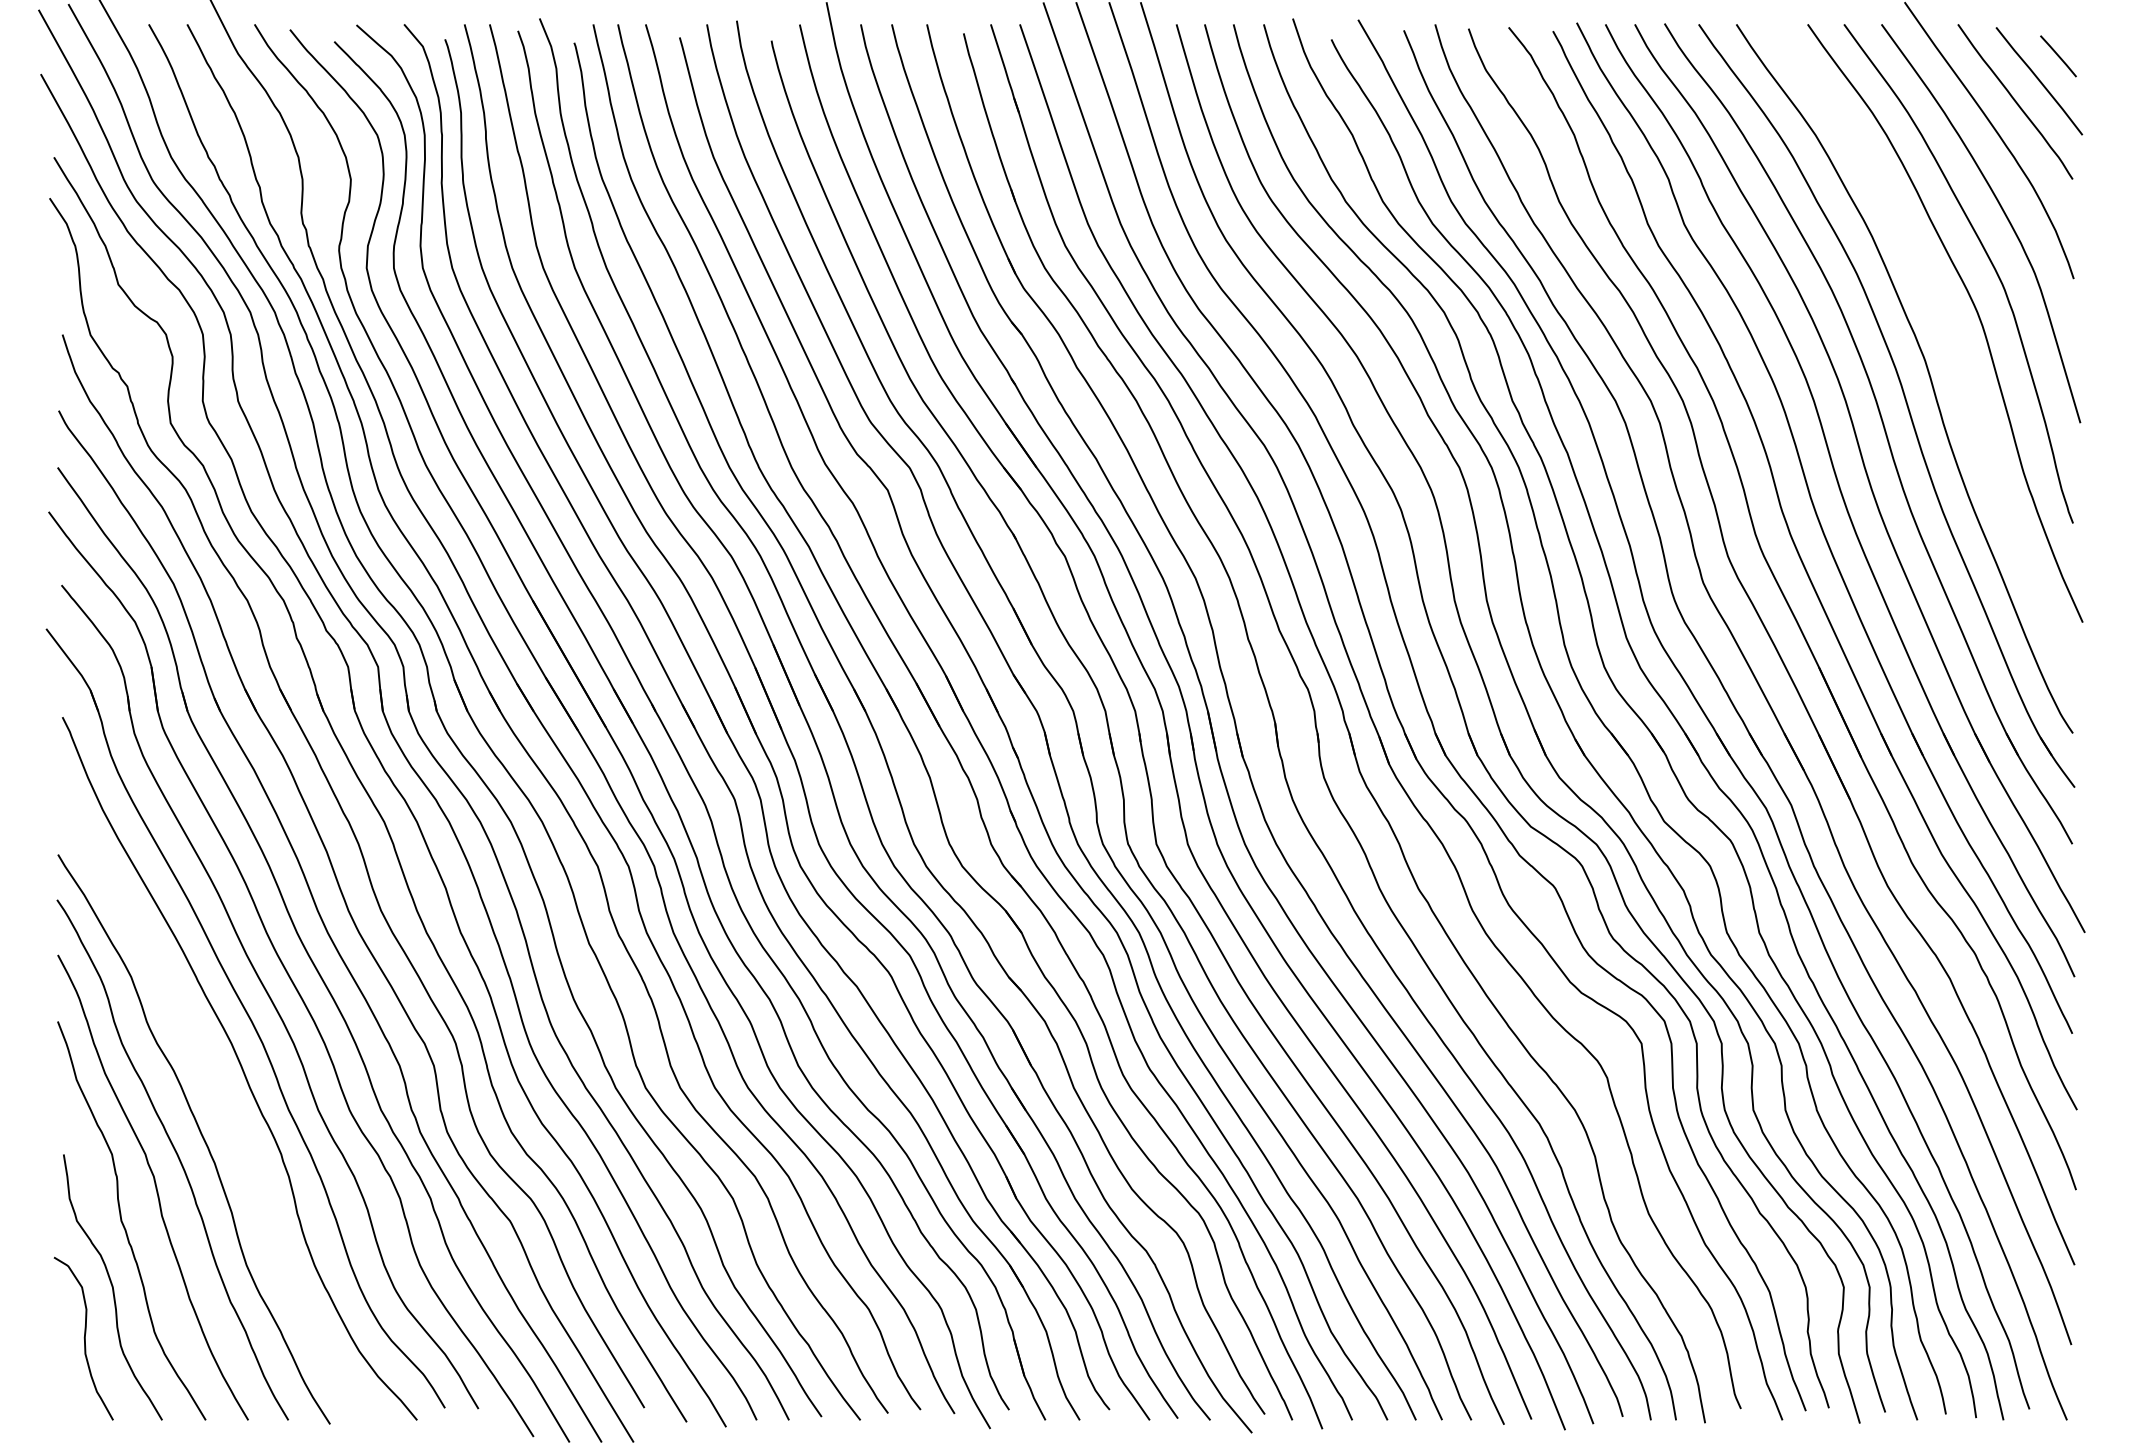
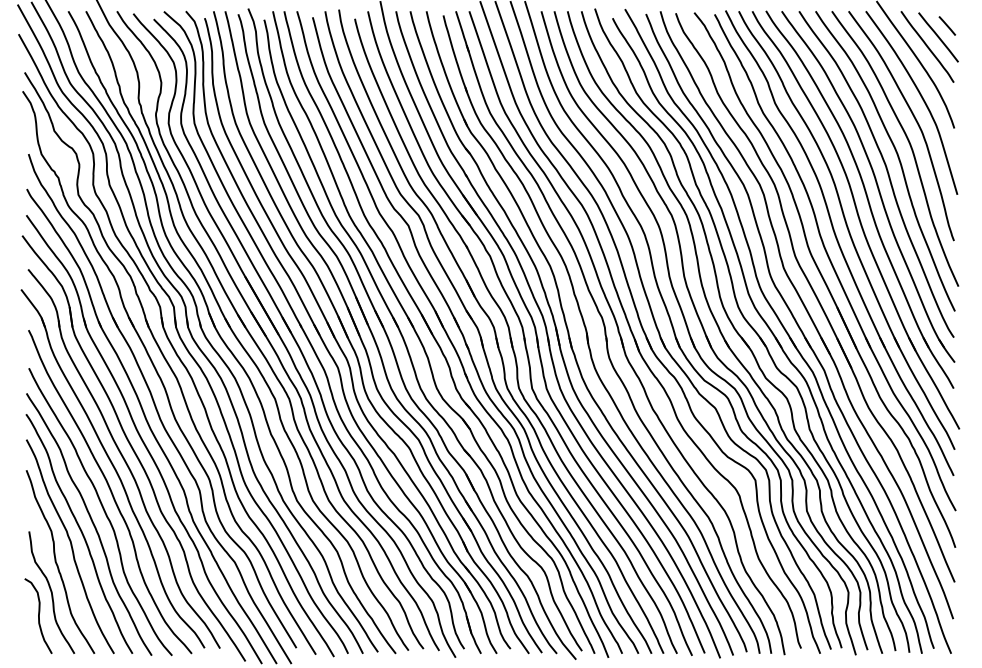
curve: (1950, 342) -> (897, 157), added
curve: (225, 1111) -> (103, 511), added

